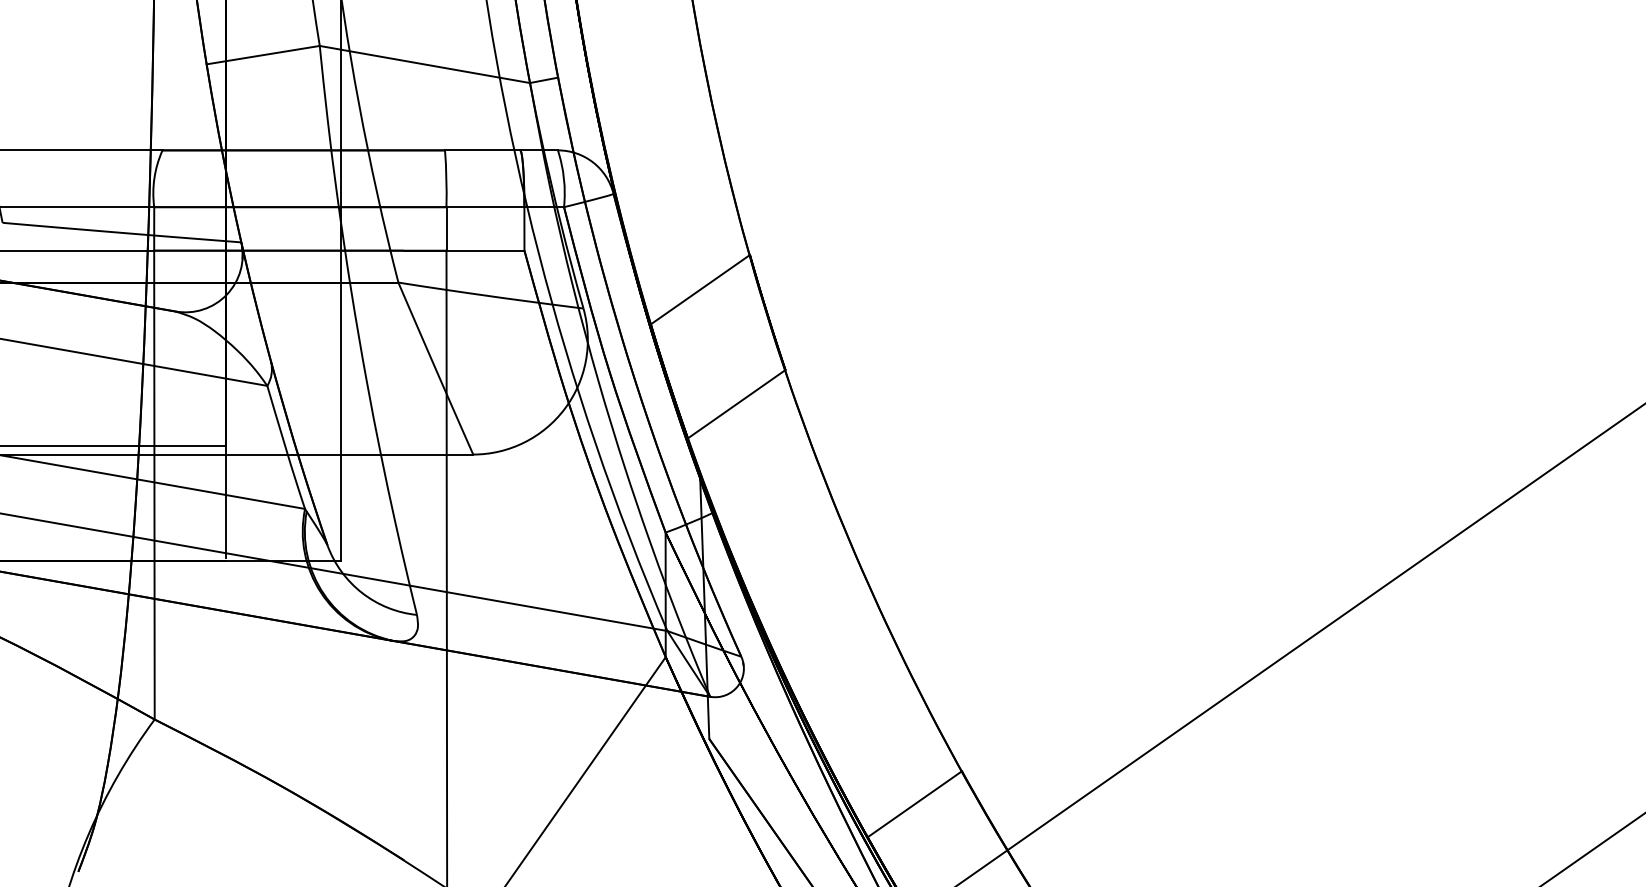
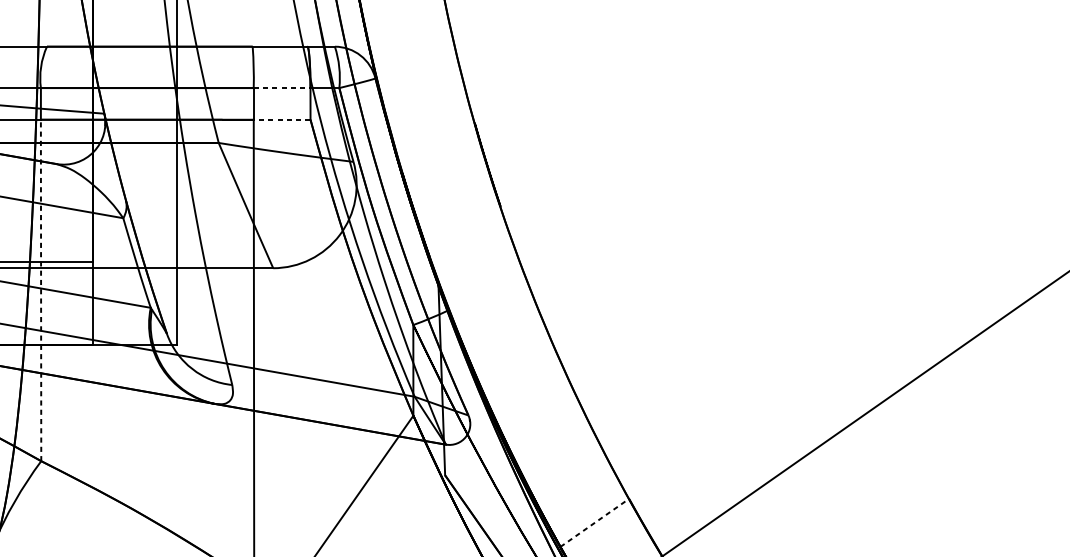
line: (485, 207) -> (282, 88), solid -> dashed
line: (485, 250) -> (282, 119), solid -> dashed
line: (700, 289) -> (438, 148), removed
line: (736, 403) -> (464, 231), removed
line: (154, 484) -> (41, 290), solid -> dashed
line: (914, 804) -> (594, 523), solid -> dashed

